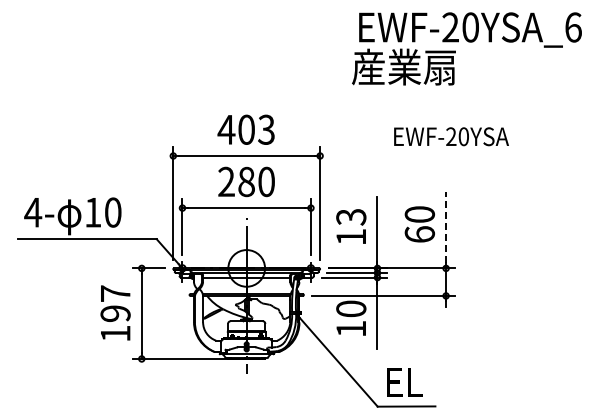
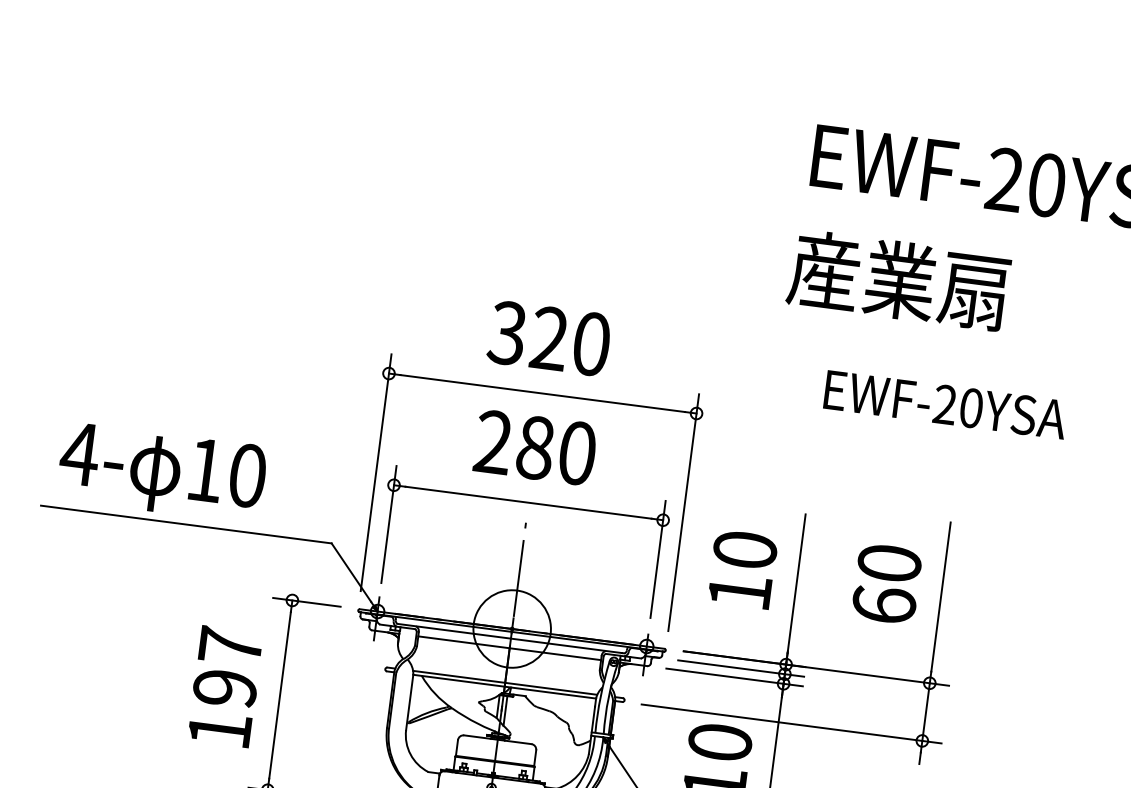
text: (403, 66) -> (898, 278), moved
text: (245, 129) -> (547, 337), 403 -> 320
text: (451, 136) -> (945, 404), moved
text: (351, 216) -> (745, 548), 13 -> 10
line: (446, 227) -> (941, 597), dashed -> solid

